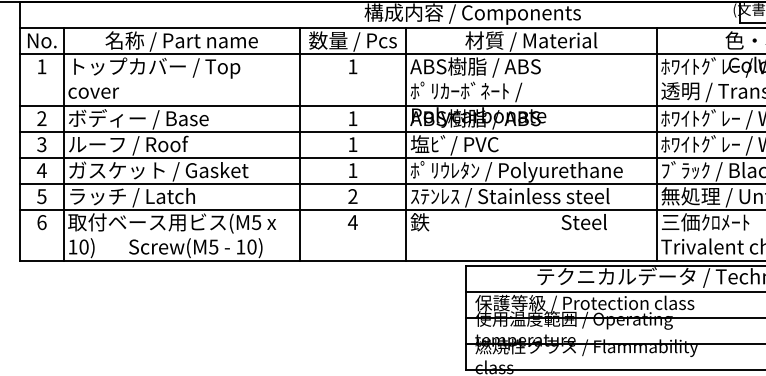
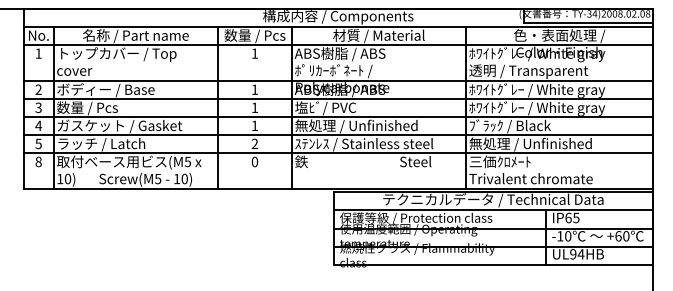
text: (127, 145) -> (98, 108), ルーフ / Roof -> 数量 / Pcs
text: (516, 171) -> (368, 126), ﾎﾟﾘｳﾚﾀﾝ / Polyurethane -> 無処理 / Unfinished
text: (41, 221) -> (38, 161), 6 -> 8
text: (352, 221) -> (254, 161), 4 -> 0

